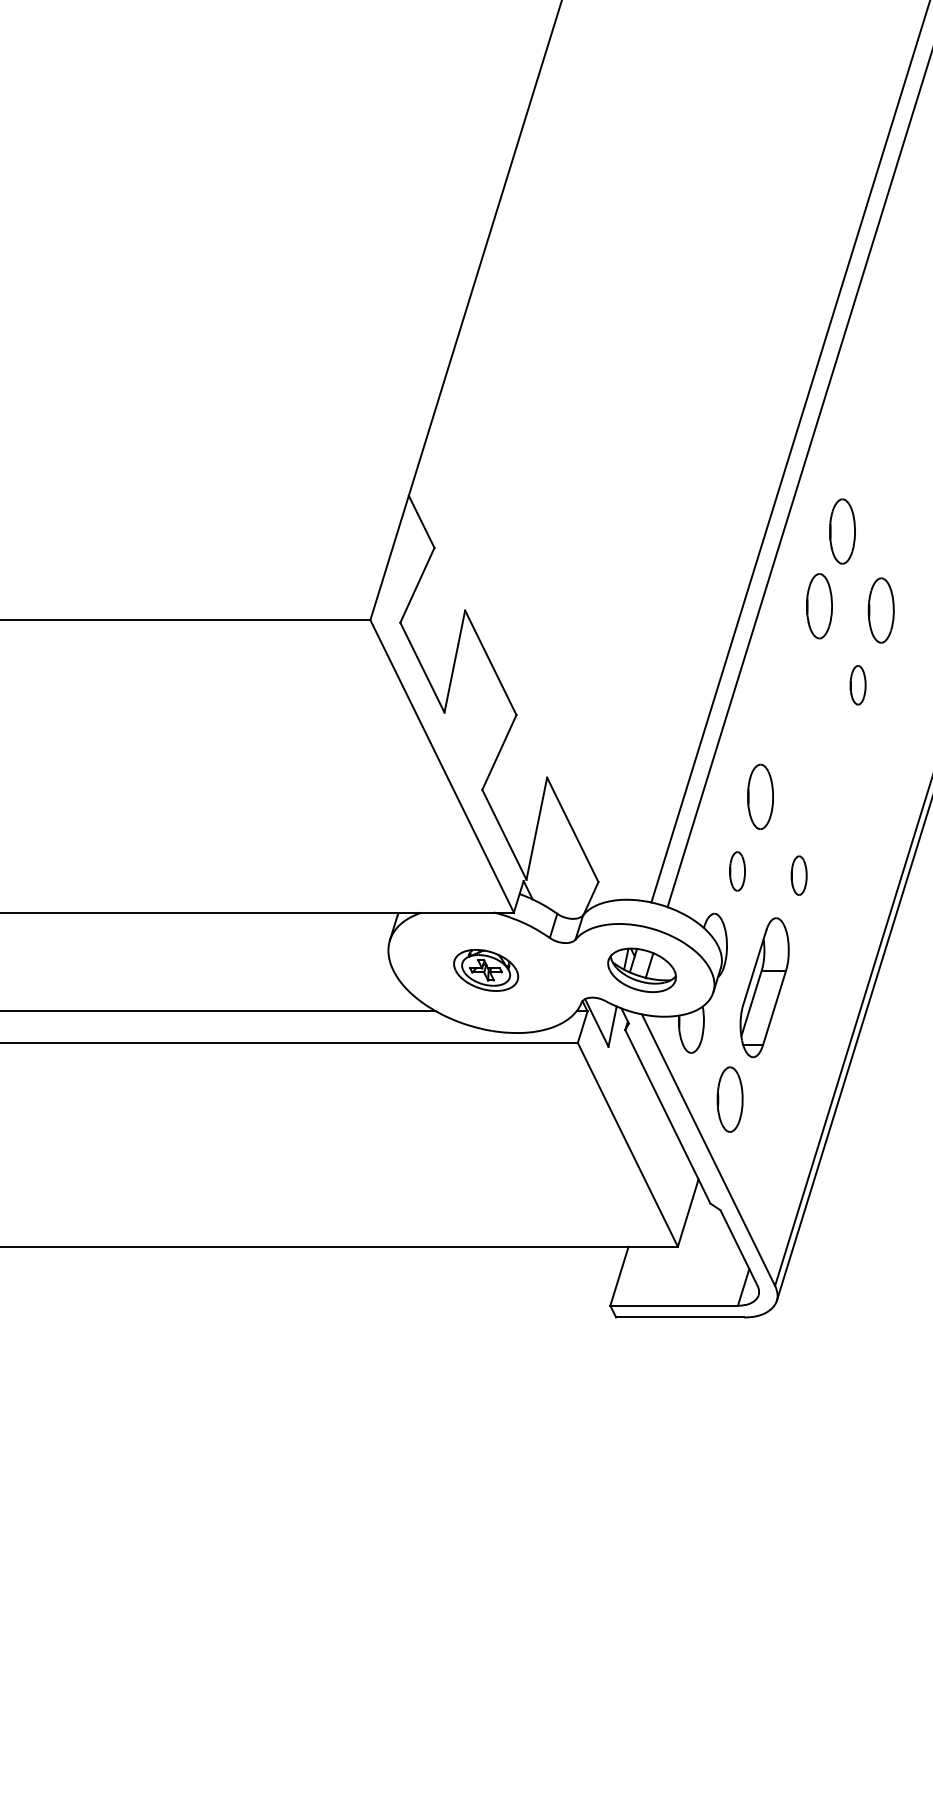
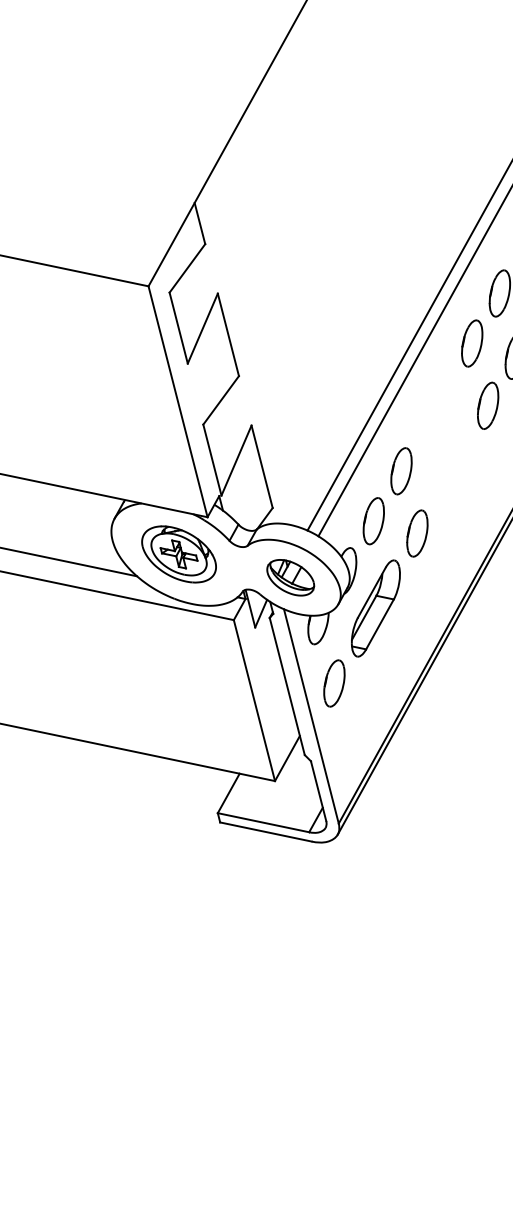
part: (857, 685) -> (487, 405), size x1.67
part: (737, 871) -> (373, 521), size x1.67
part: (798, 875) -> (416, 533), size x1.67
part: (485, 970) -> (178, 554), size x1.67

